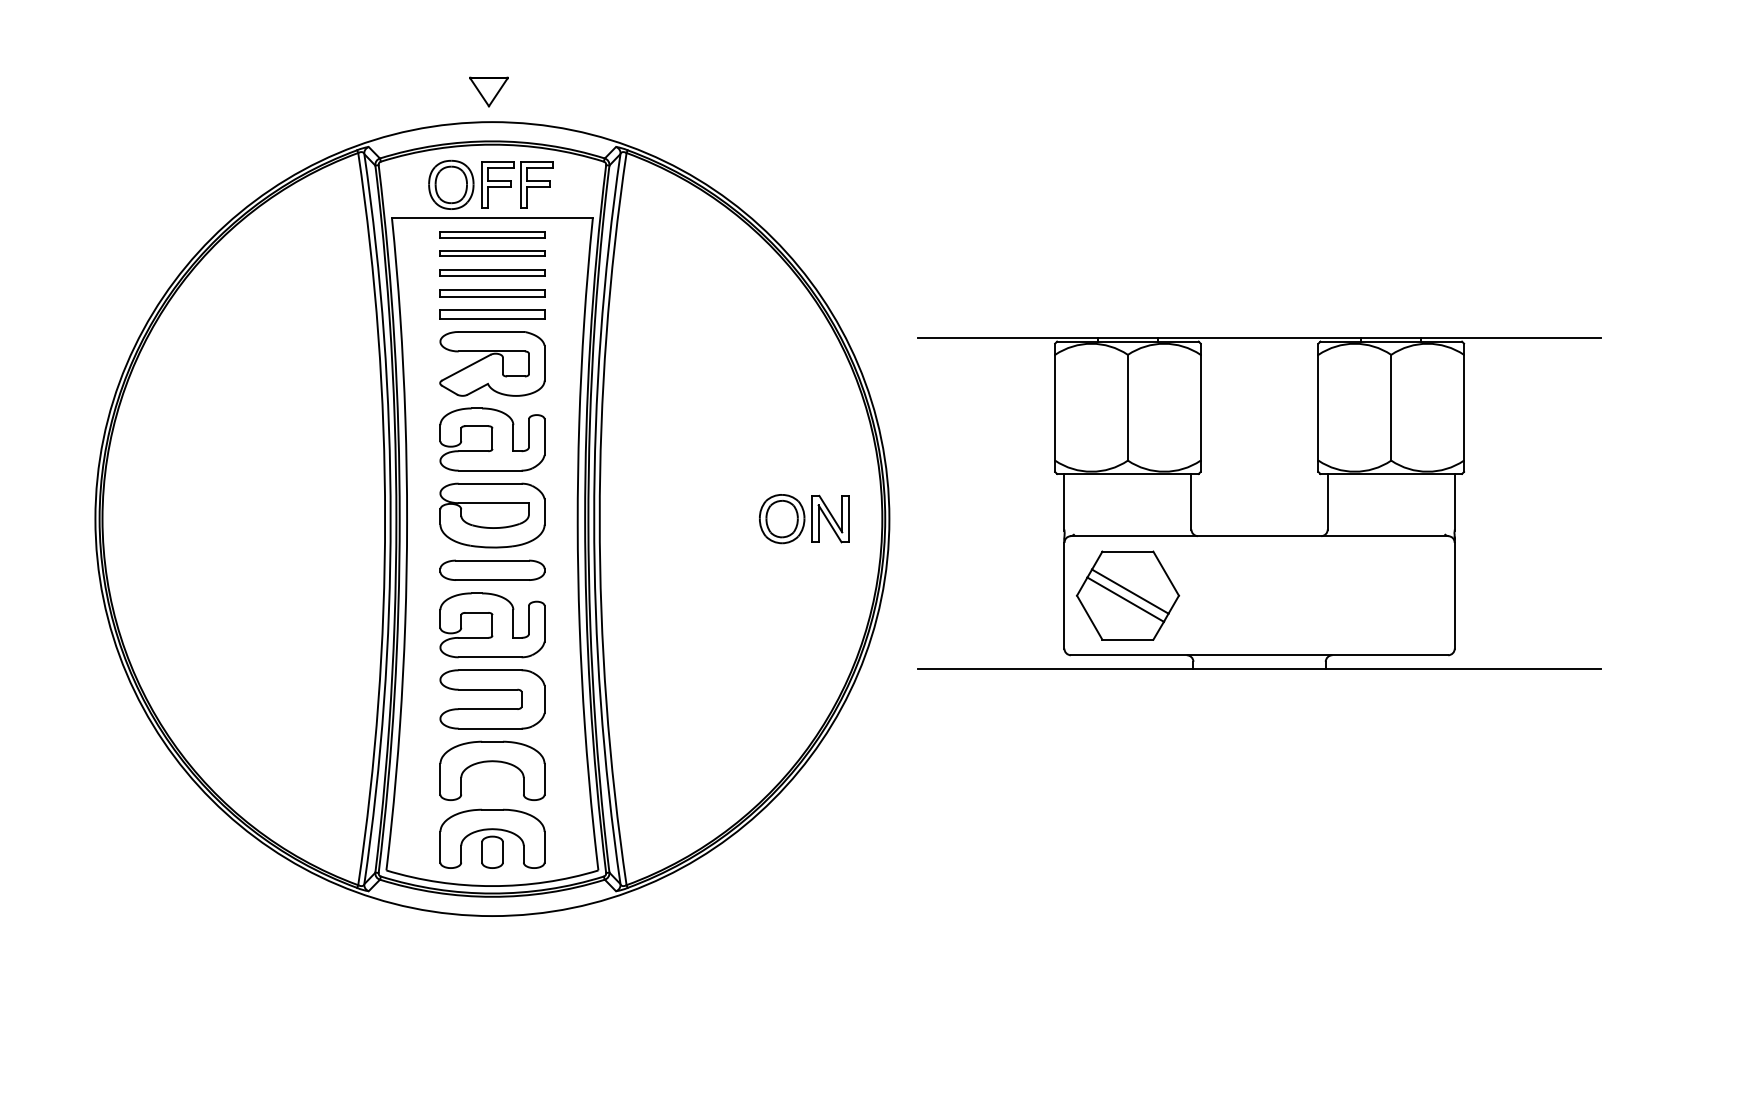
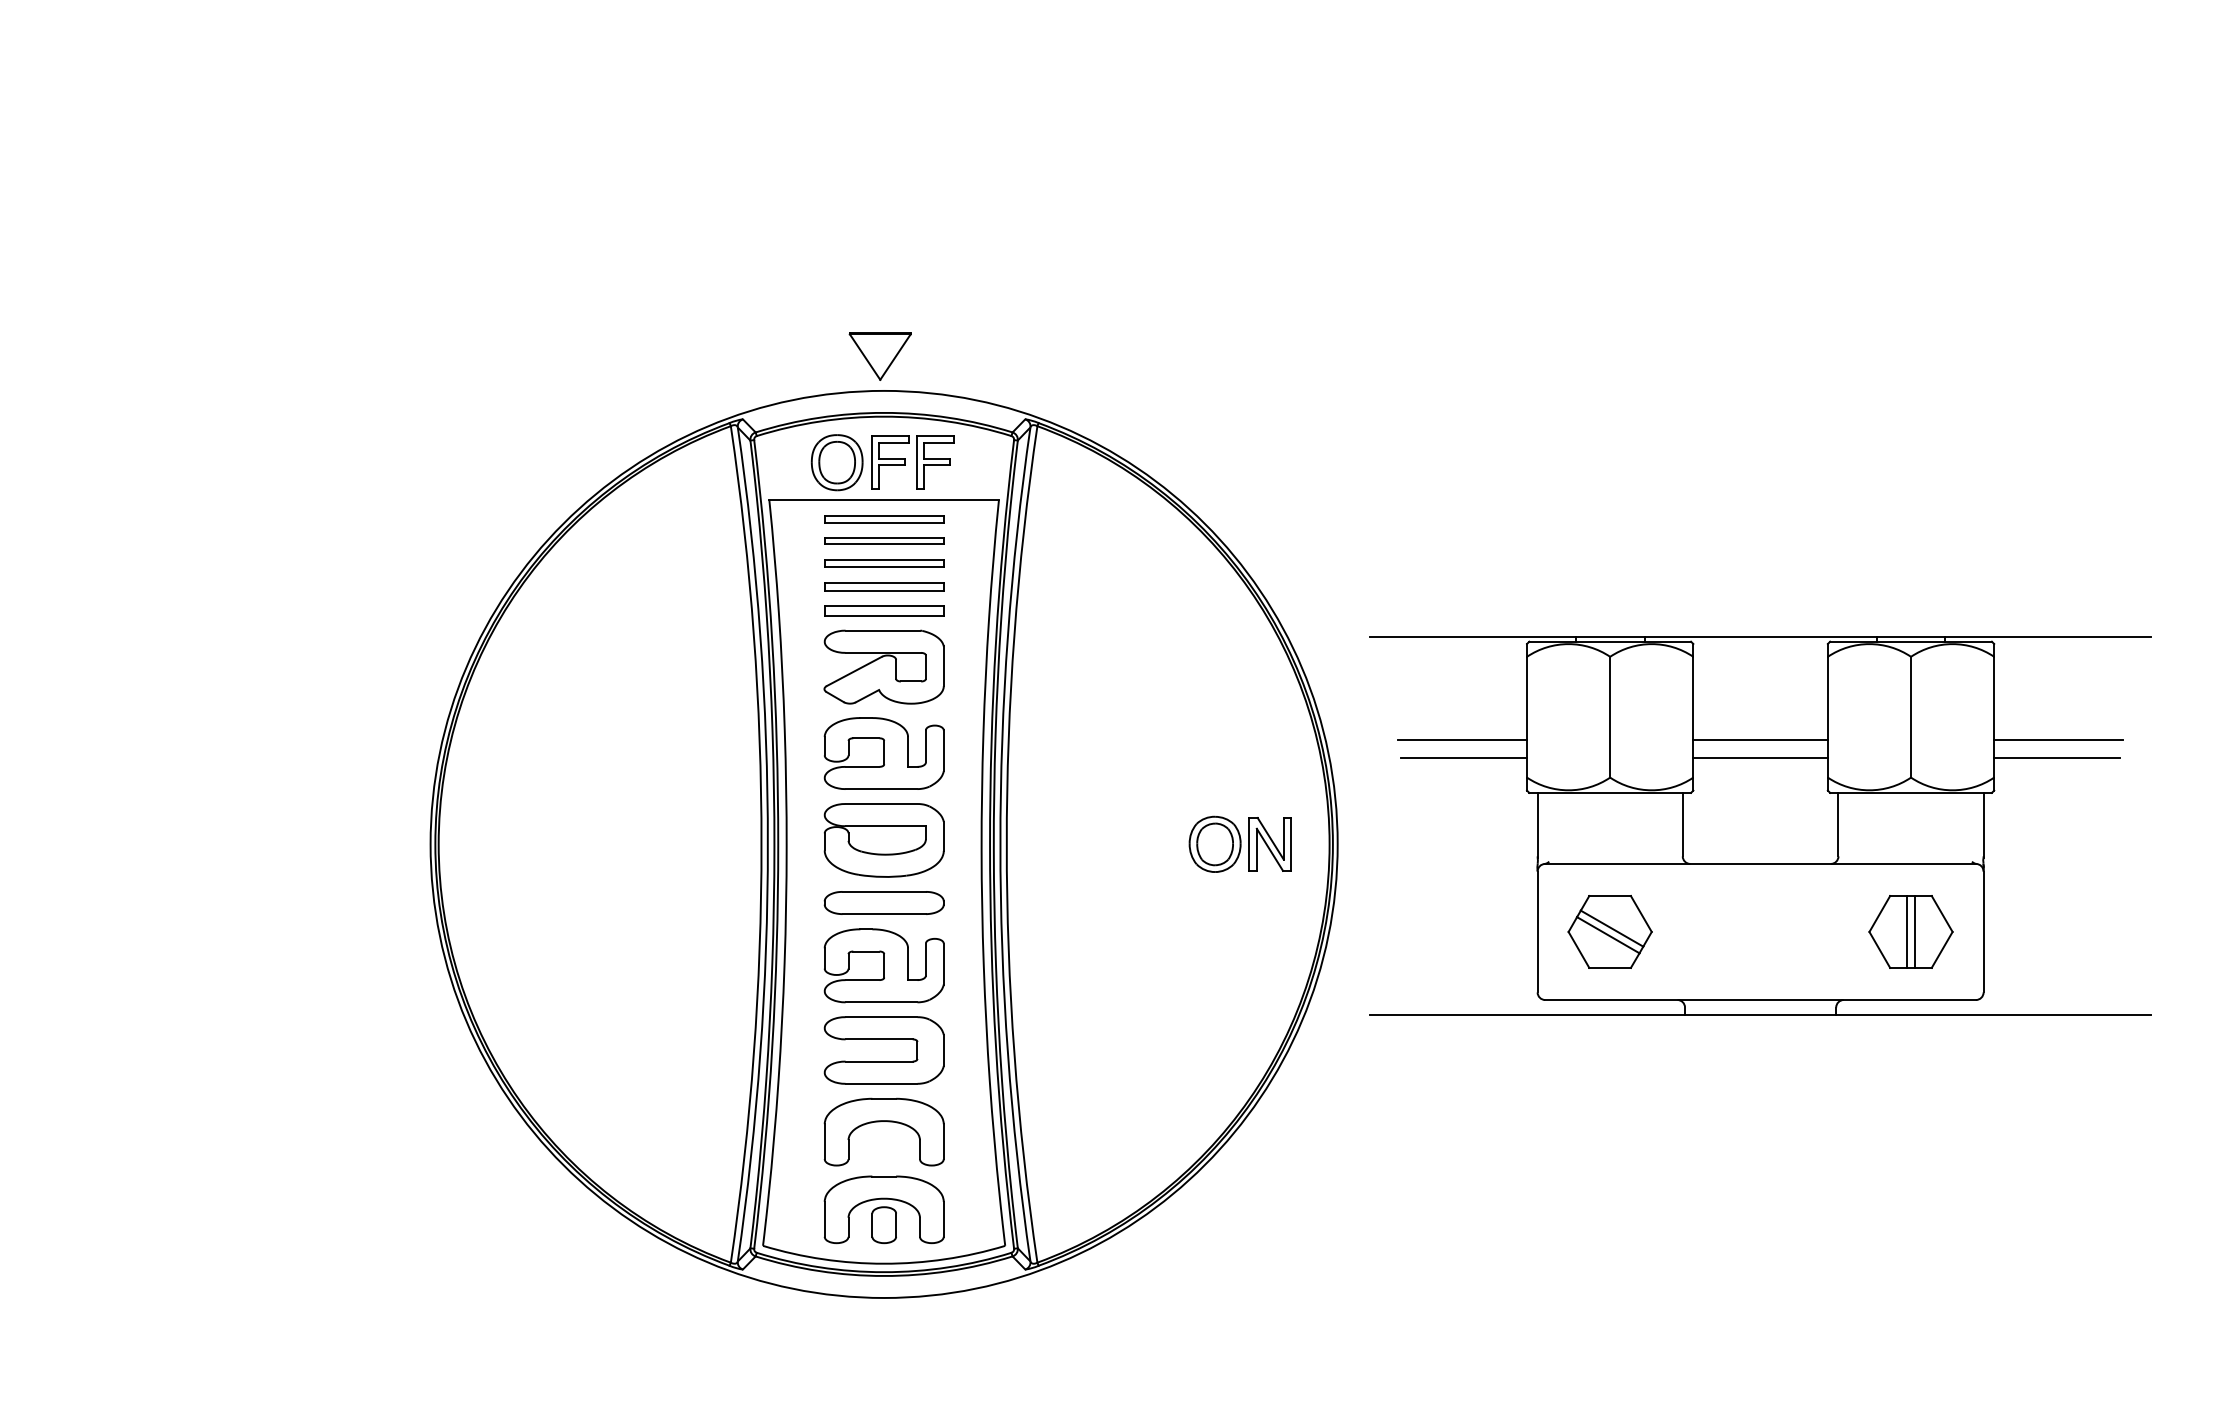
part: (488, 92) -> (879, 356), size x1.43
line: (998, 427) -> (1462, 739), added
line: (1259, 427) -> (1760, 739), added
line: (1520, 427) -> (2058, 739), added
line: (999, 443) -> (1463, 758), added
line: (1259, 443) -> (1760, 758), added
line: (1519, 443) -> (2057, 758), added
part: (1127, 595) -> (1609, 931), size x0.71
part: (1390, 595) -> (1910, 931), added

